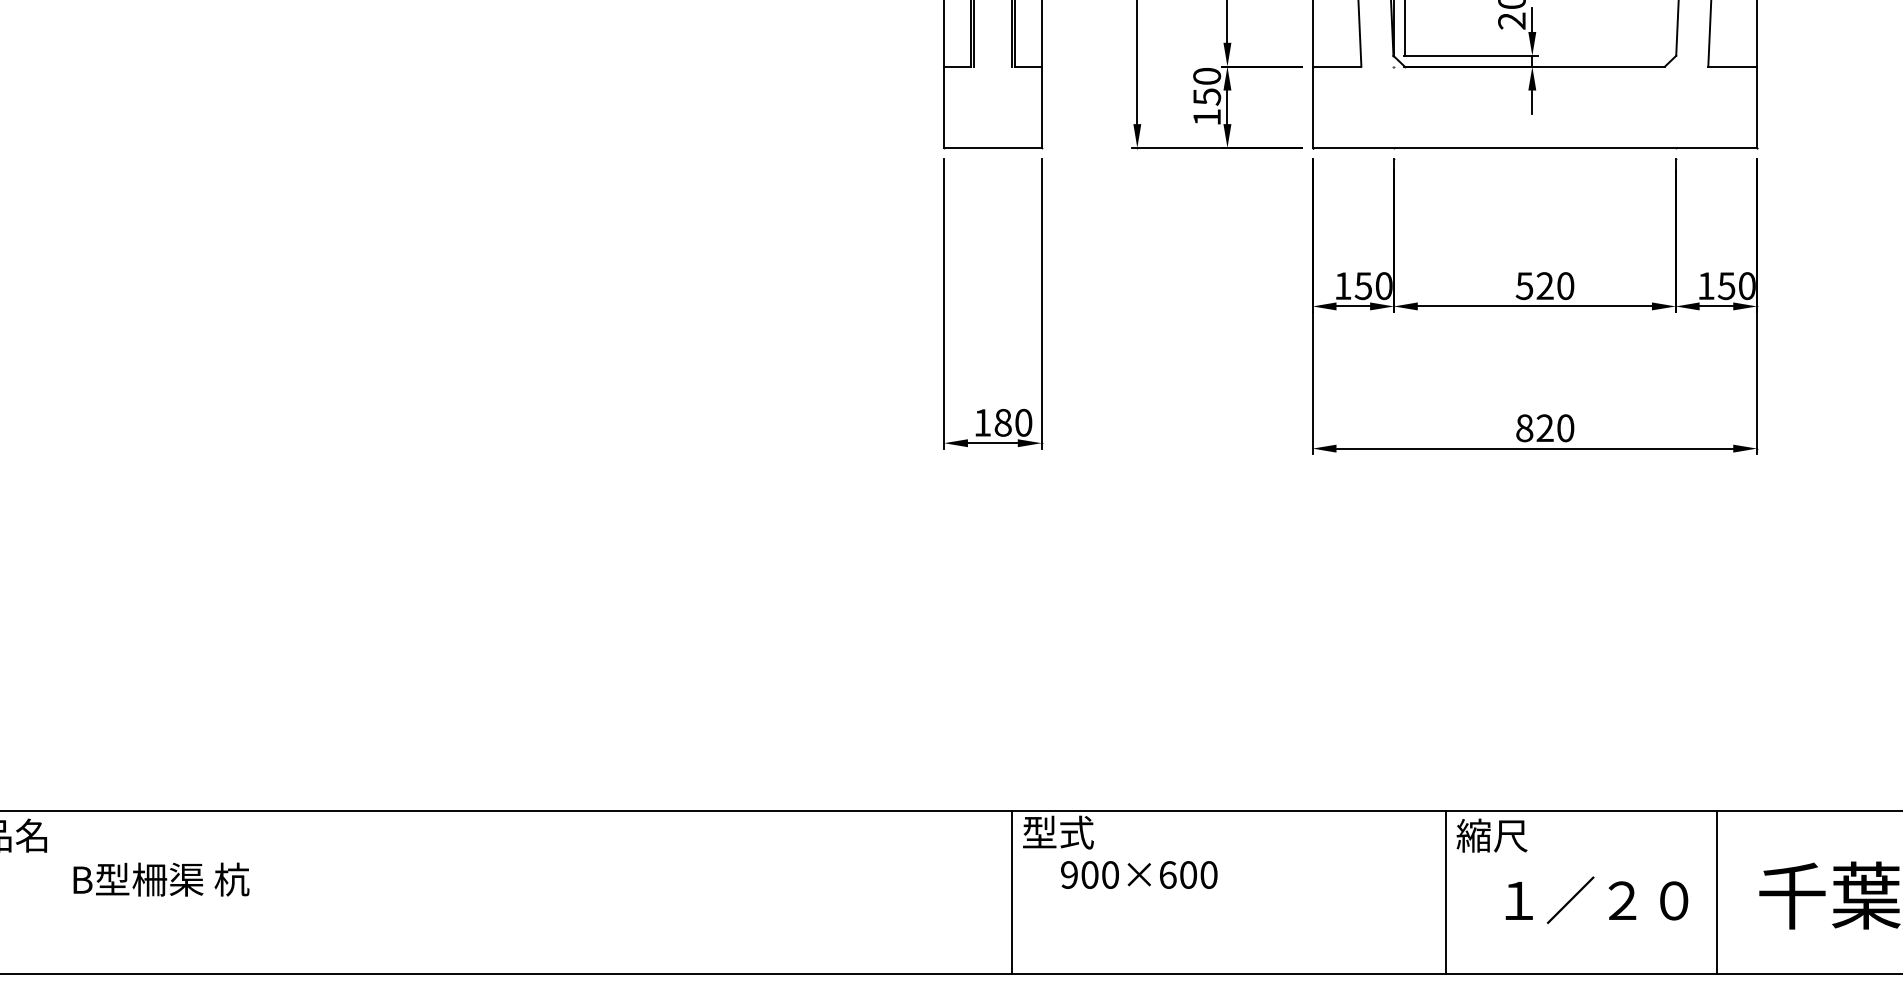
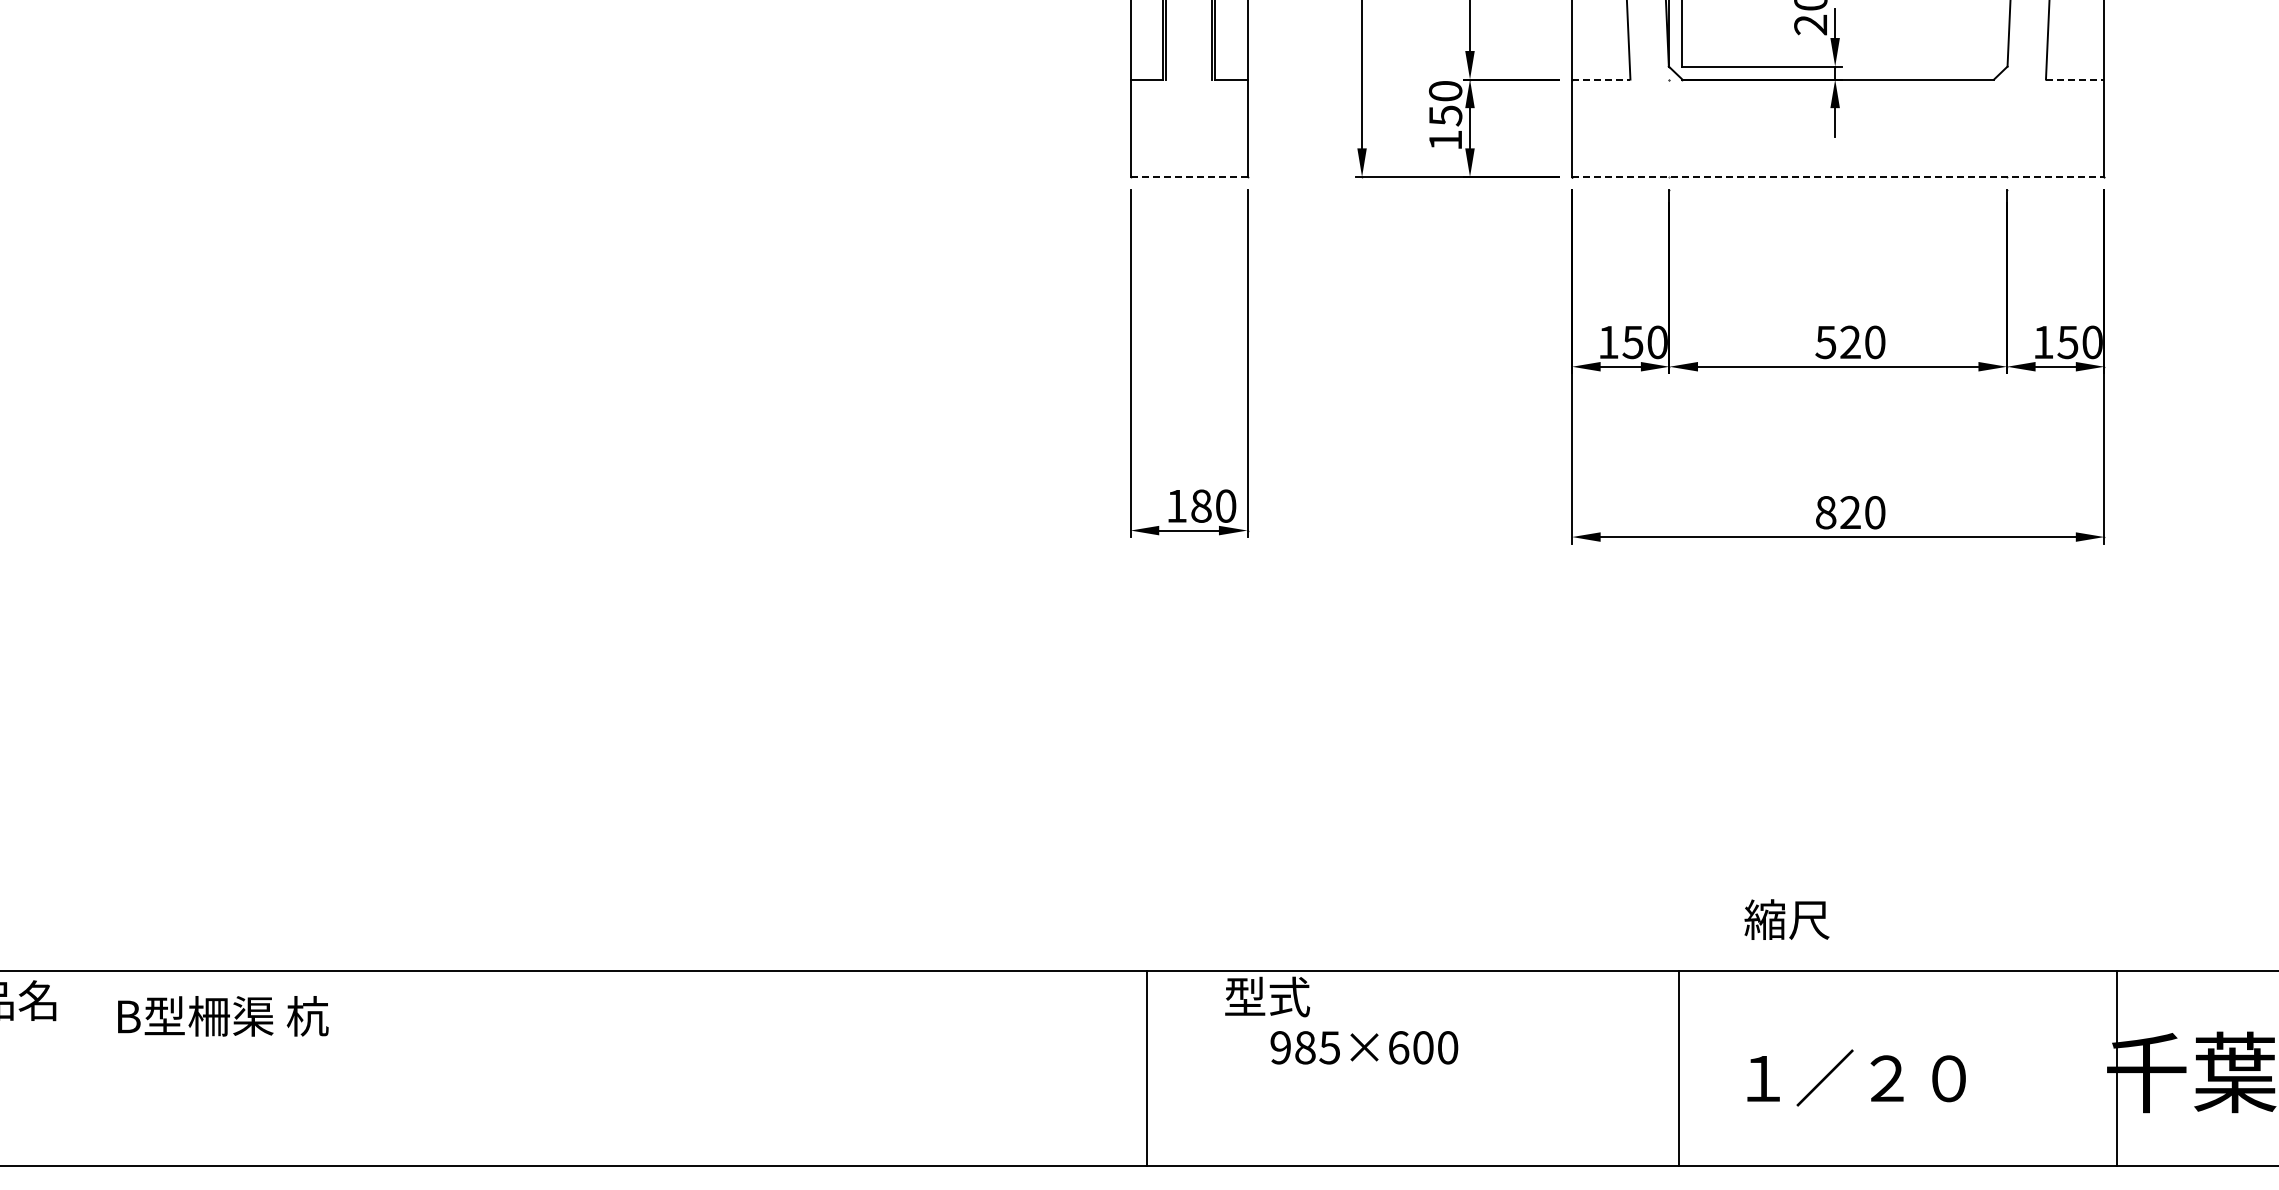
line: (1337, 66) -> (1601, 79), solid -> dashed
line: (1732, 66) -> (2075, 79), solid -> dashed
line: (992, 147) -> (1188, 176), solid -> dashed
line: (1535, 147) -> (1838, 176), solid -> dashed
text: (1491, 835) -> (1786, 919), moved
text: (1100, 874) -> (1317, 1047), 900×600 -> 985×600
text: (161, 879) -> (223, 1016), moved
line: (1012, 892) -> (1146, 1068), moved
line: (1445, 892) -> (1678, 1068), moved
line: (1717, 892) -> (2117, 1068), moved
text: (1596, 899) -> (1856, 1077), moved

